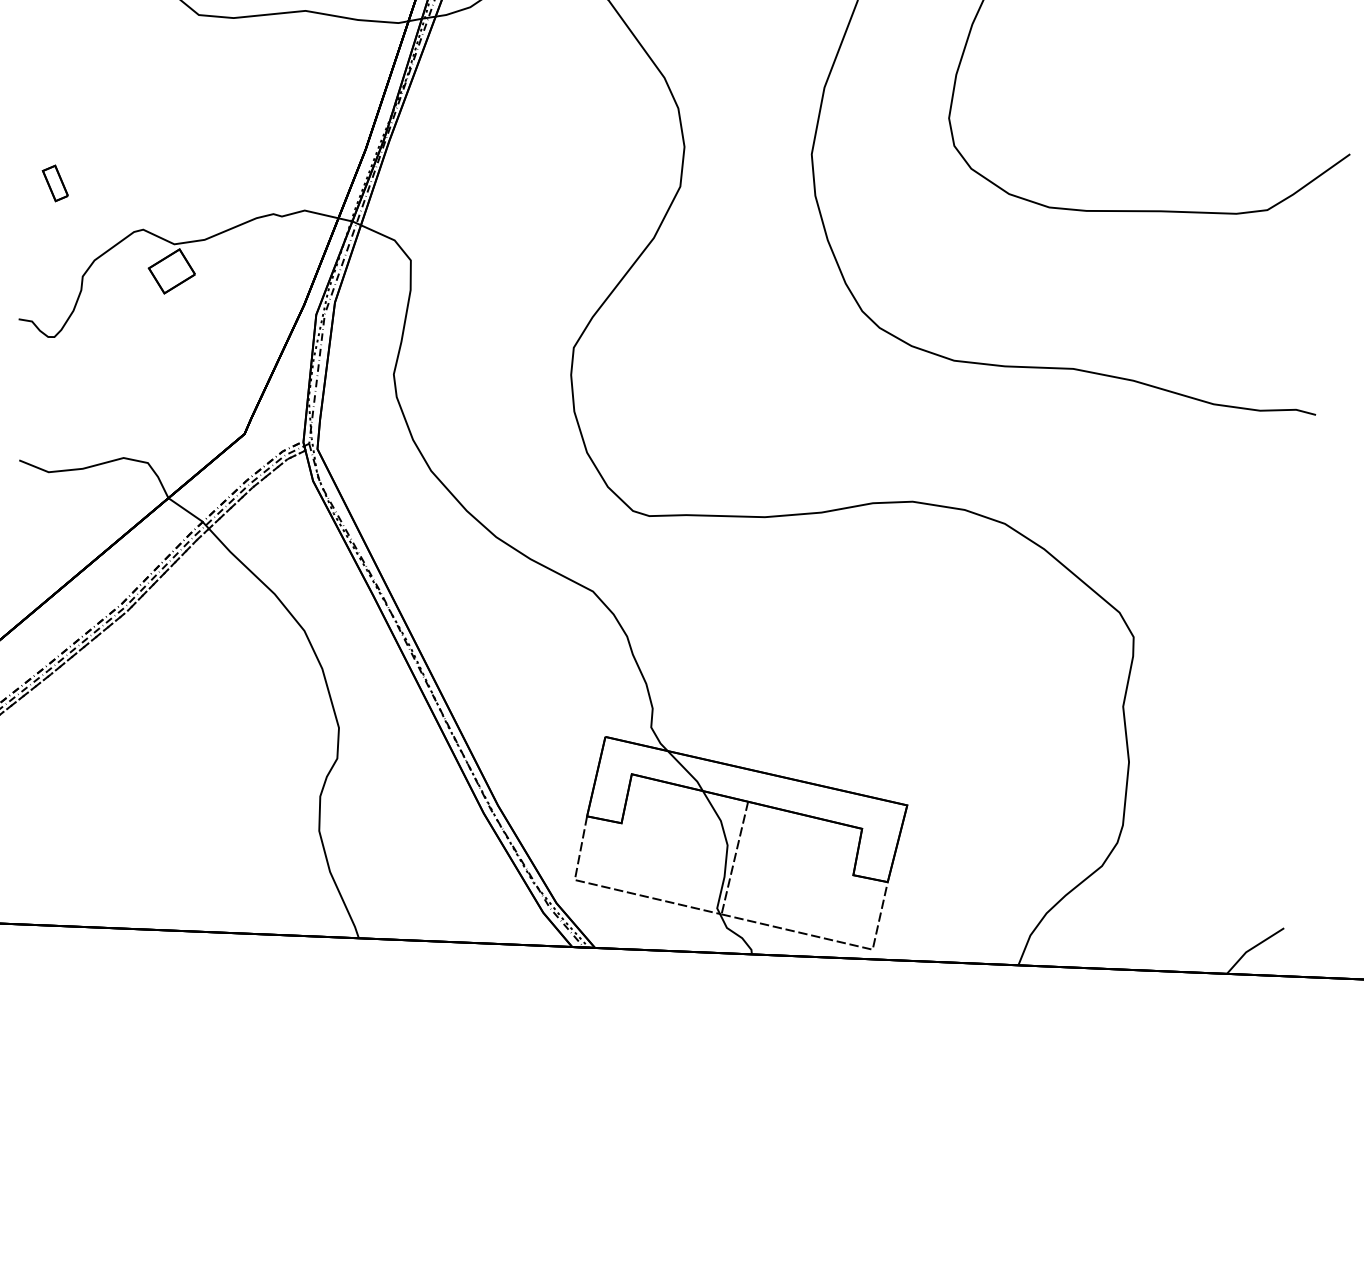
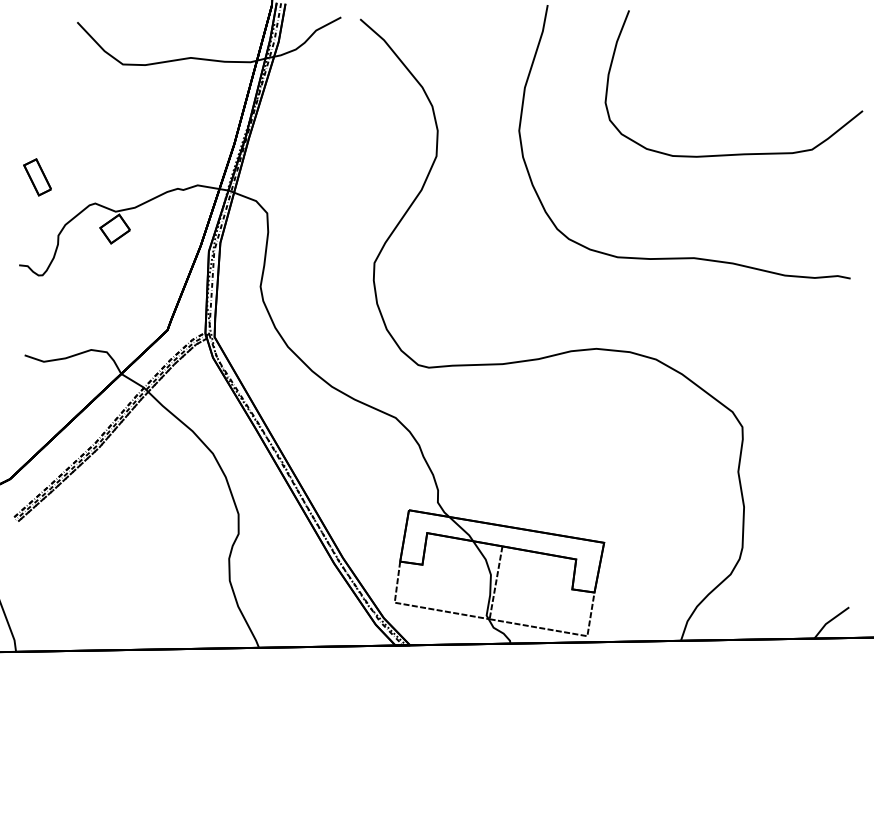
part: (55, 182) -> (37, 176), size x1.6

